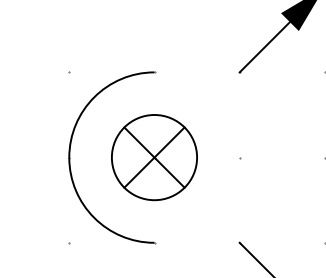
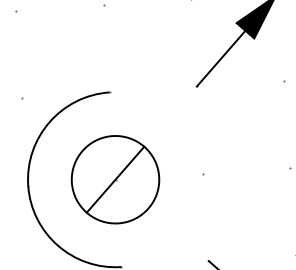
line: (154, 157) -> (115, 179), removed

